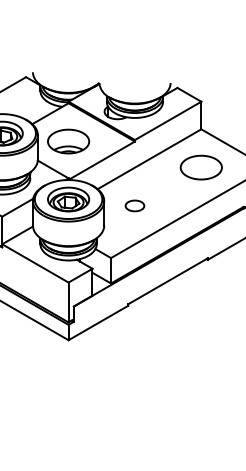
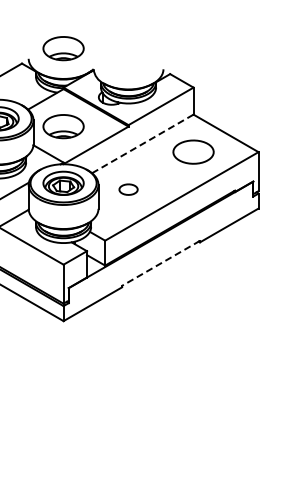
part: (68, 61) -> (63, 48), added
line: (149, 158) -> (142, 143), solid -> dashed
line: (167, 281) -> (160, 263), solid -> dashed

